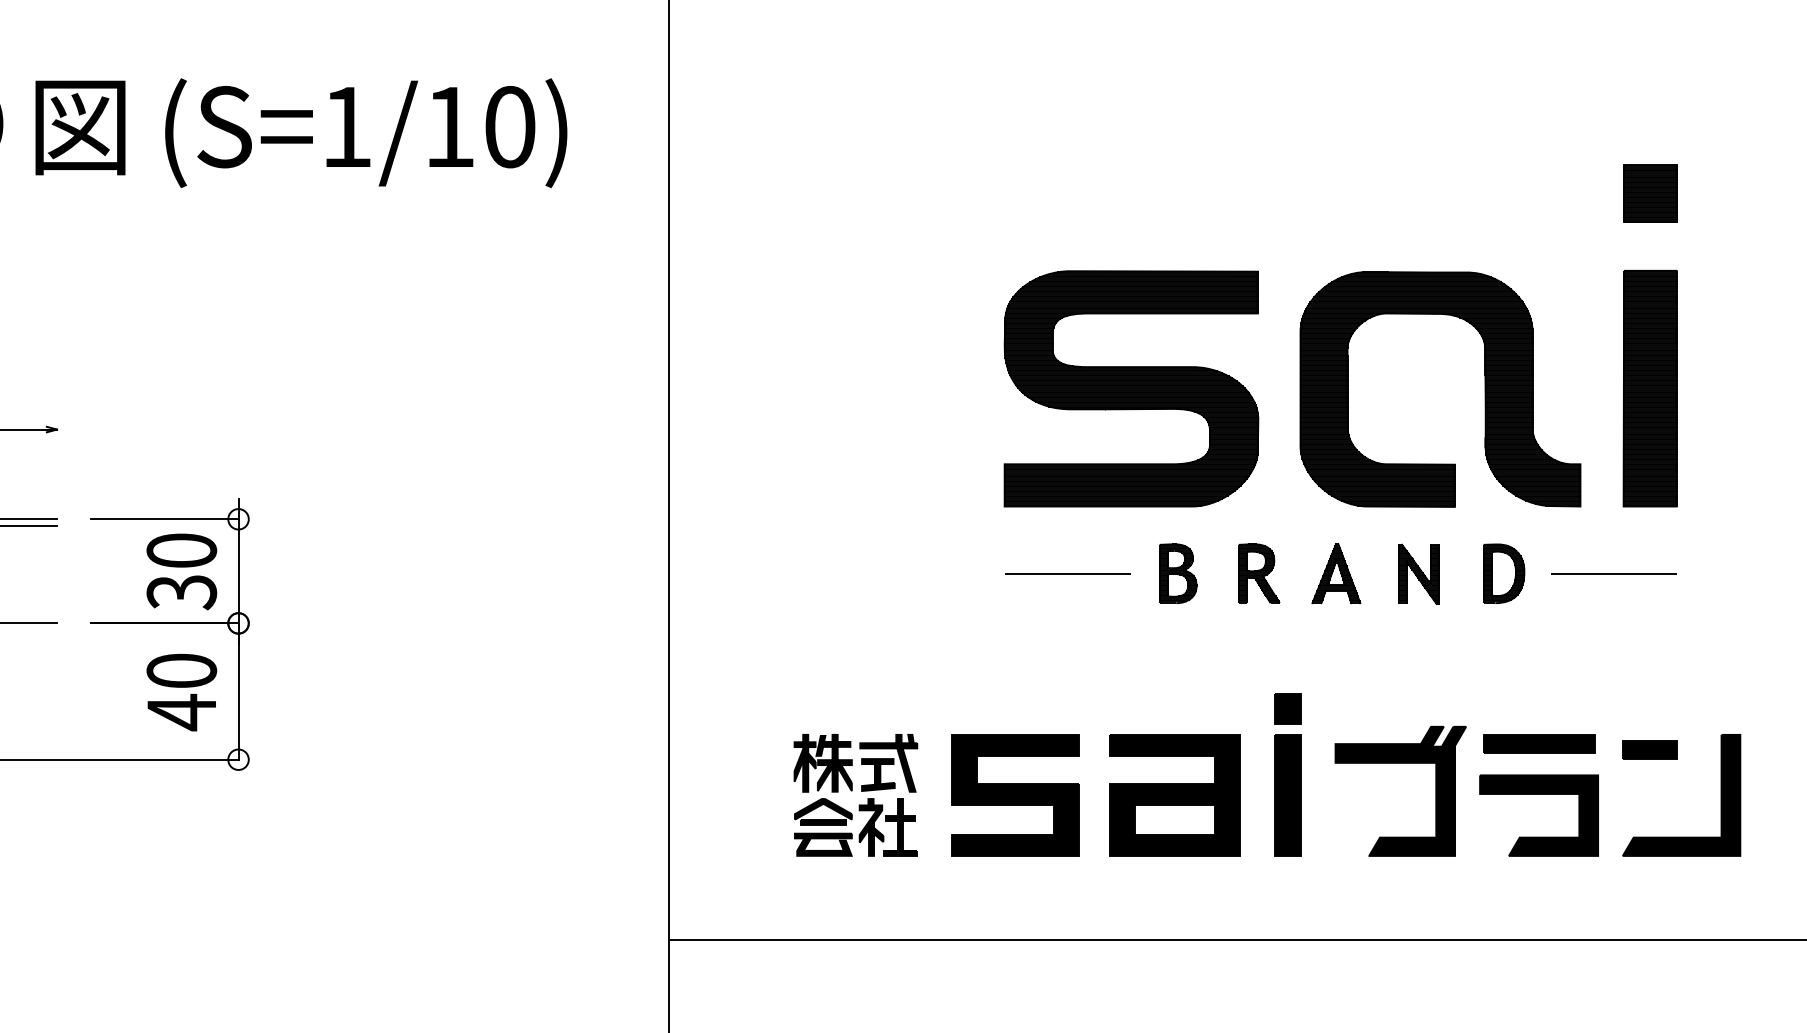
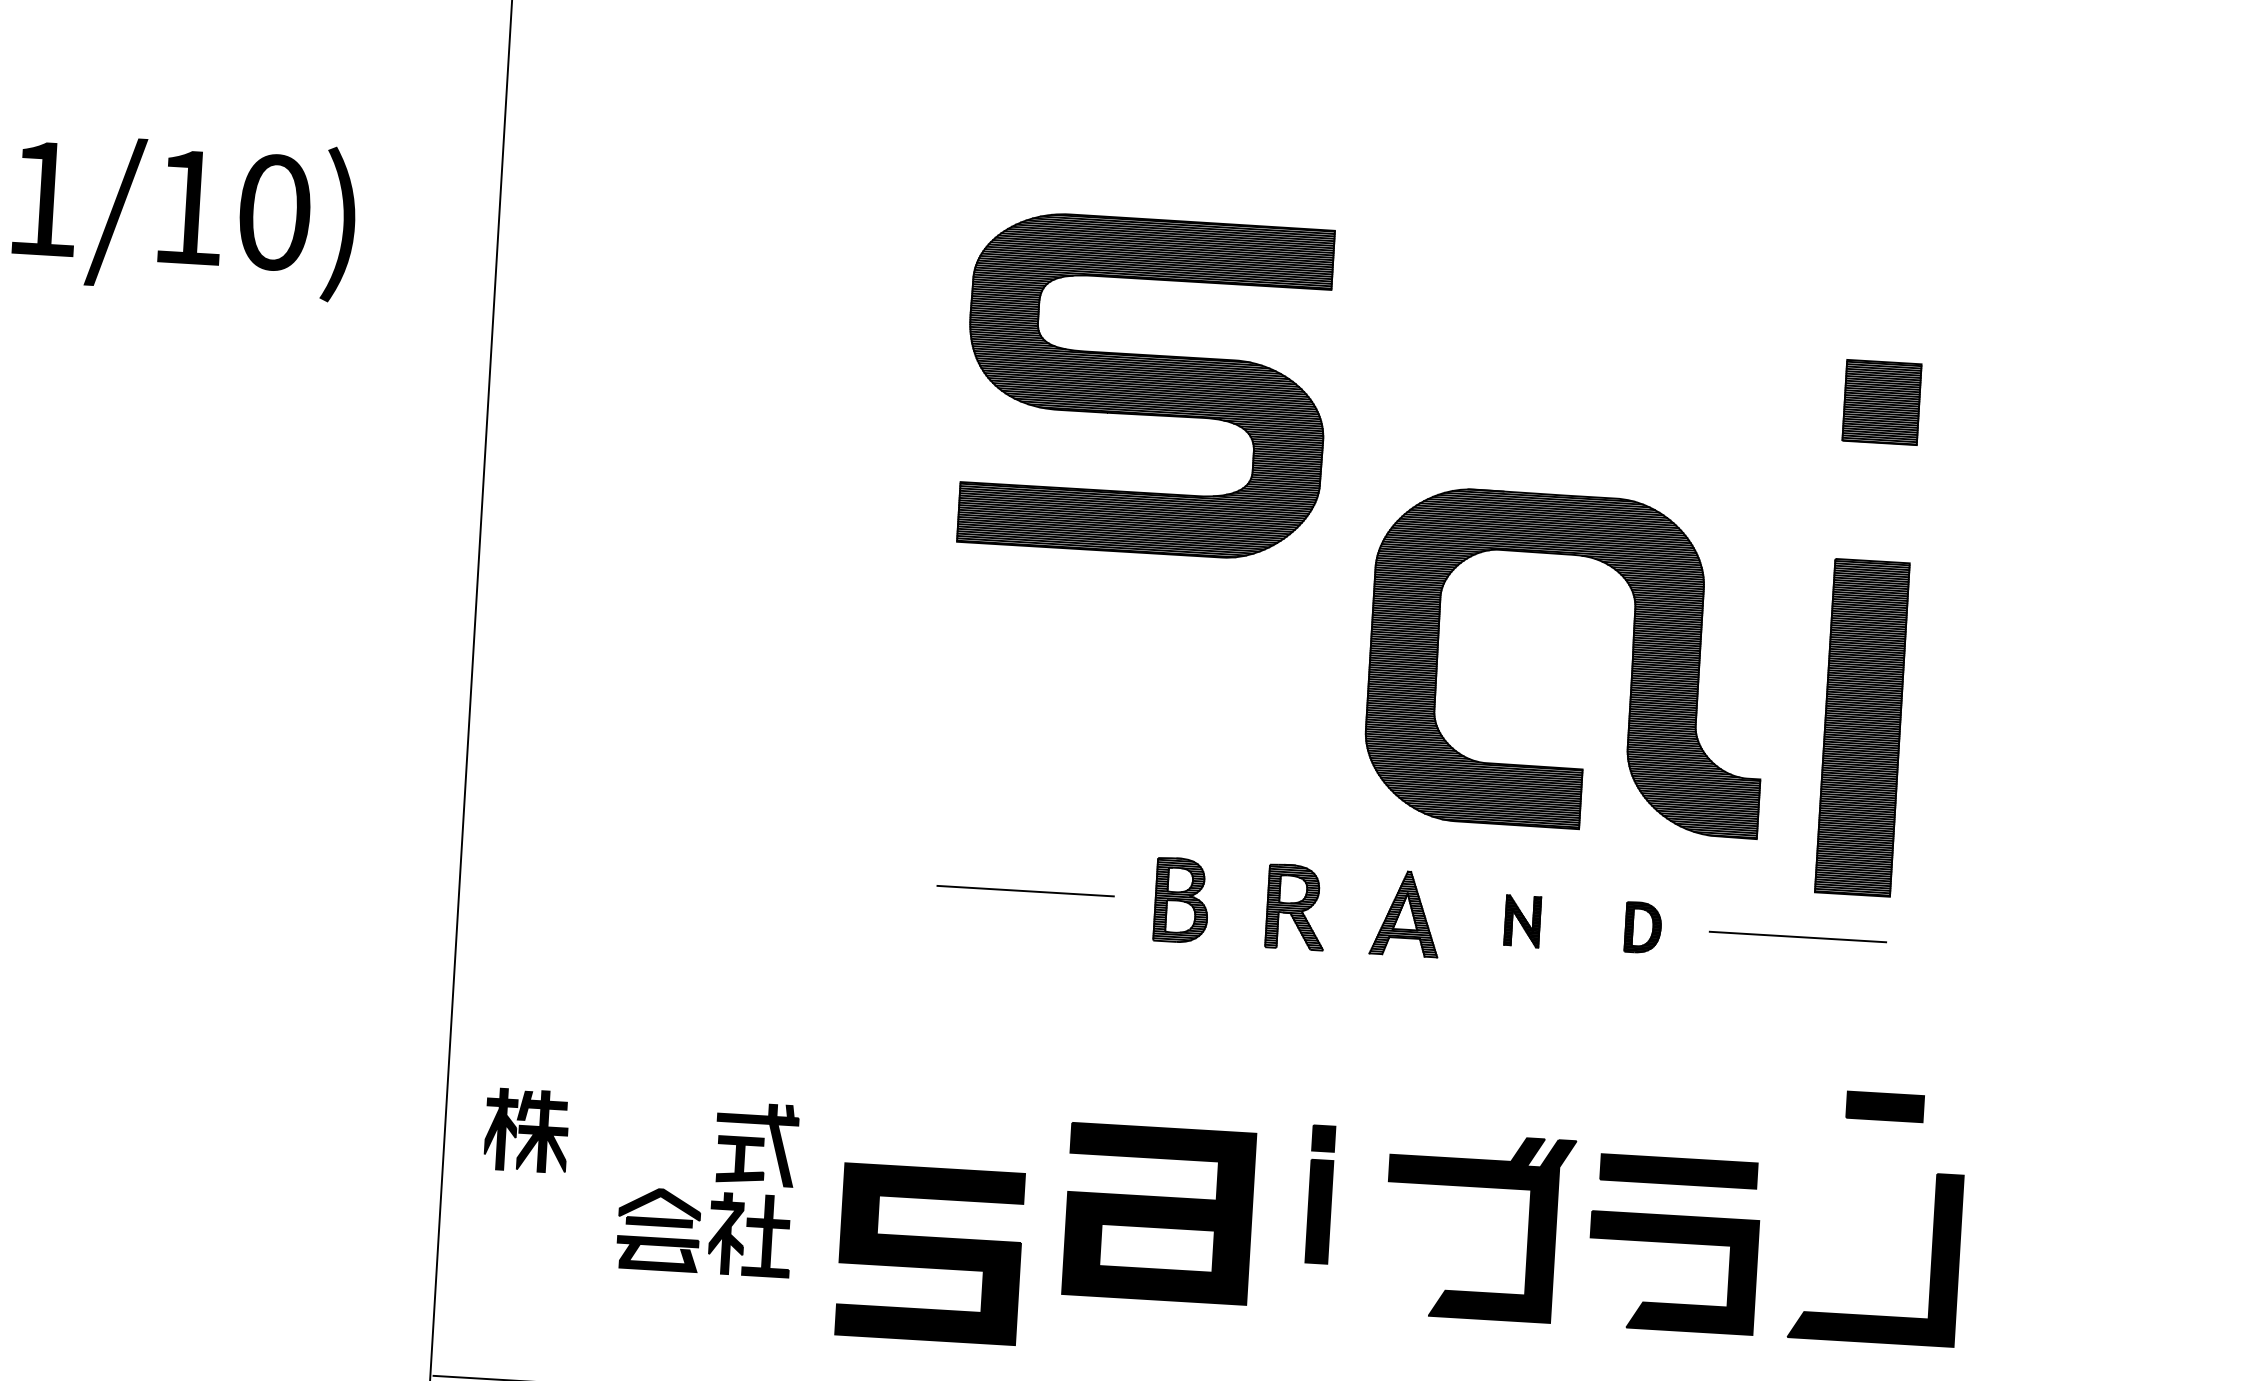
part: (1131, 388) -> (1146, 385), moved
part: (1649, 388) -> (1861, 727), moved
part: (1418, 573) -> (1522, 920), size x0.6
part: (1504, 573) -> (1643, 927), size x0.6
part: (1649, 749) -> (1884, 1106), moved
part: (822, 763) -> (525, 1130), moved
part: (1287, 774) -> (1319, 1193), size x0.6
part: (1015, 795) -> (930, 1254), moved

